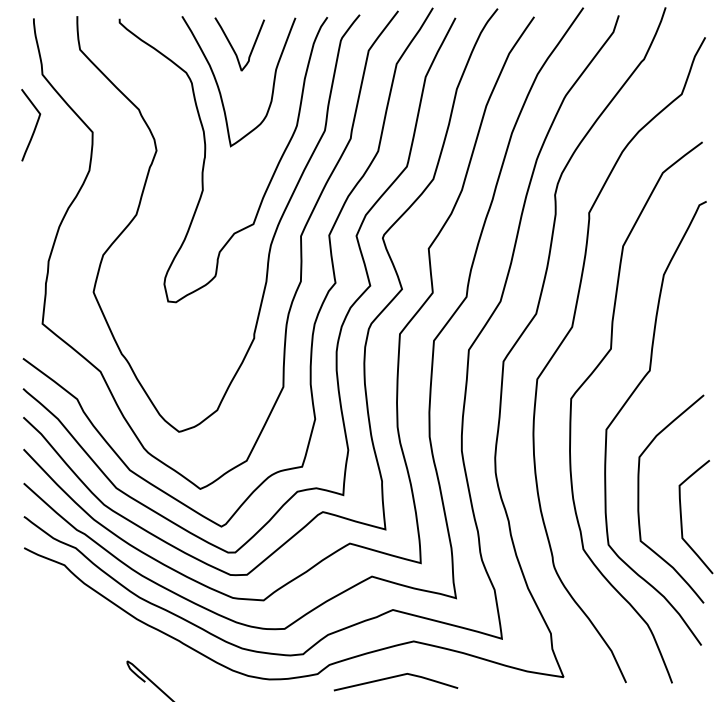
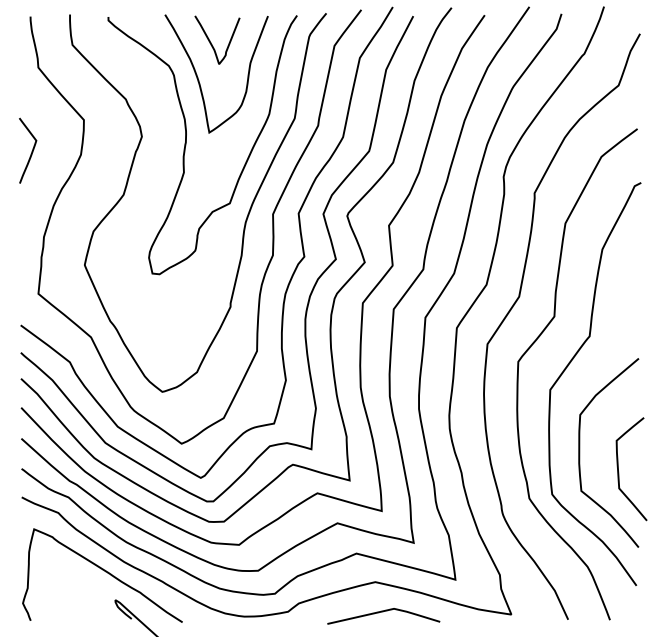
curve: (34, 127) -> (31, 152), moved
curve: (114, 629) -> (103, 571), added
line: (395, 677) -> (383, 612), moved

